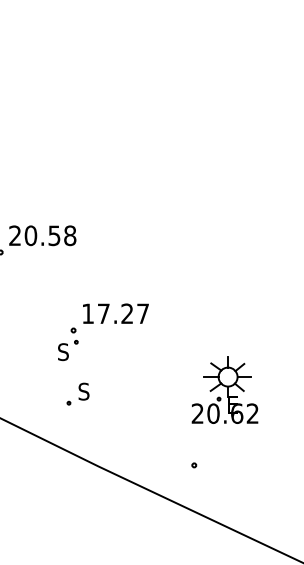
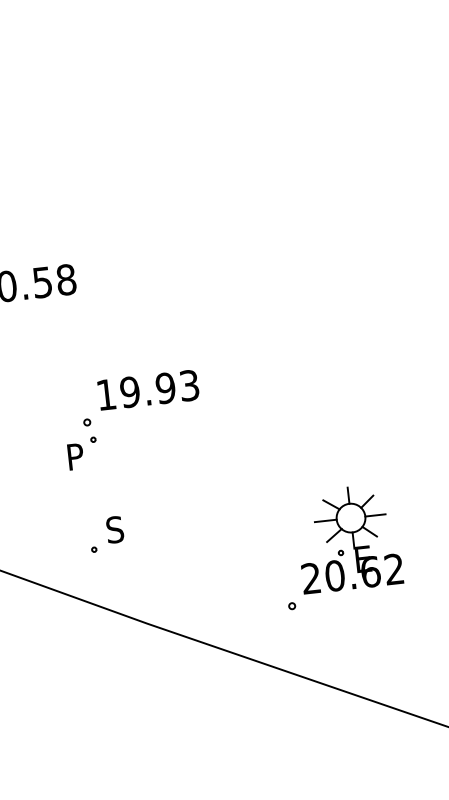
text: (122, 313) -> (158, 388), 17.27 -> 19.93
text: (63, 352) -> (75, 457), S -> P
part: (224, 389) -> (347, 537), moved
part: (77, 393) -> (105, 533), moved

